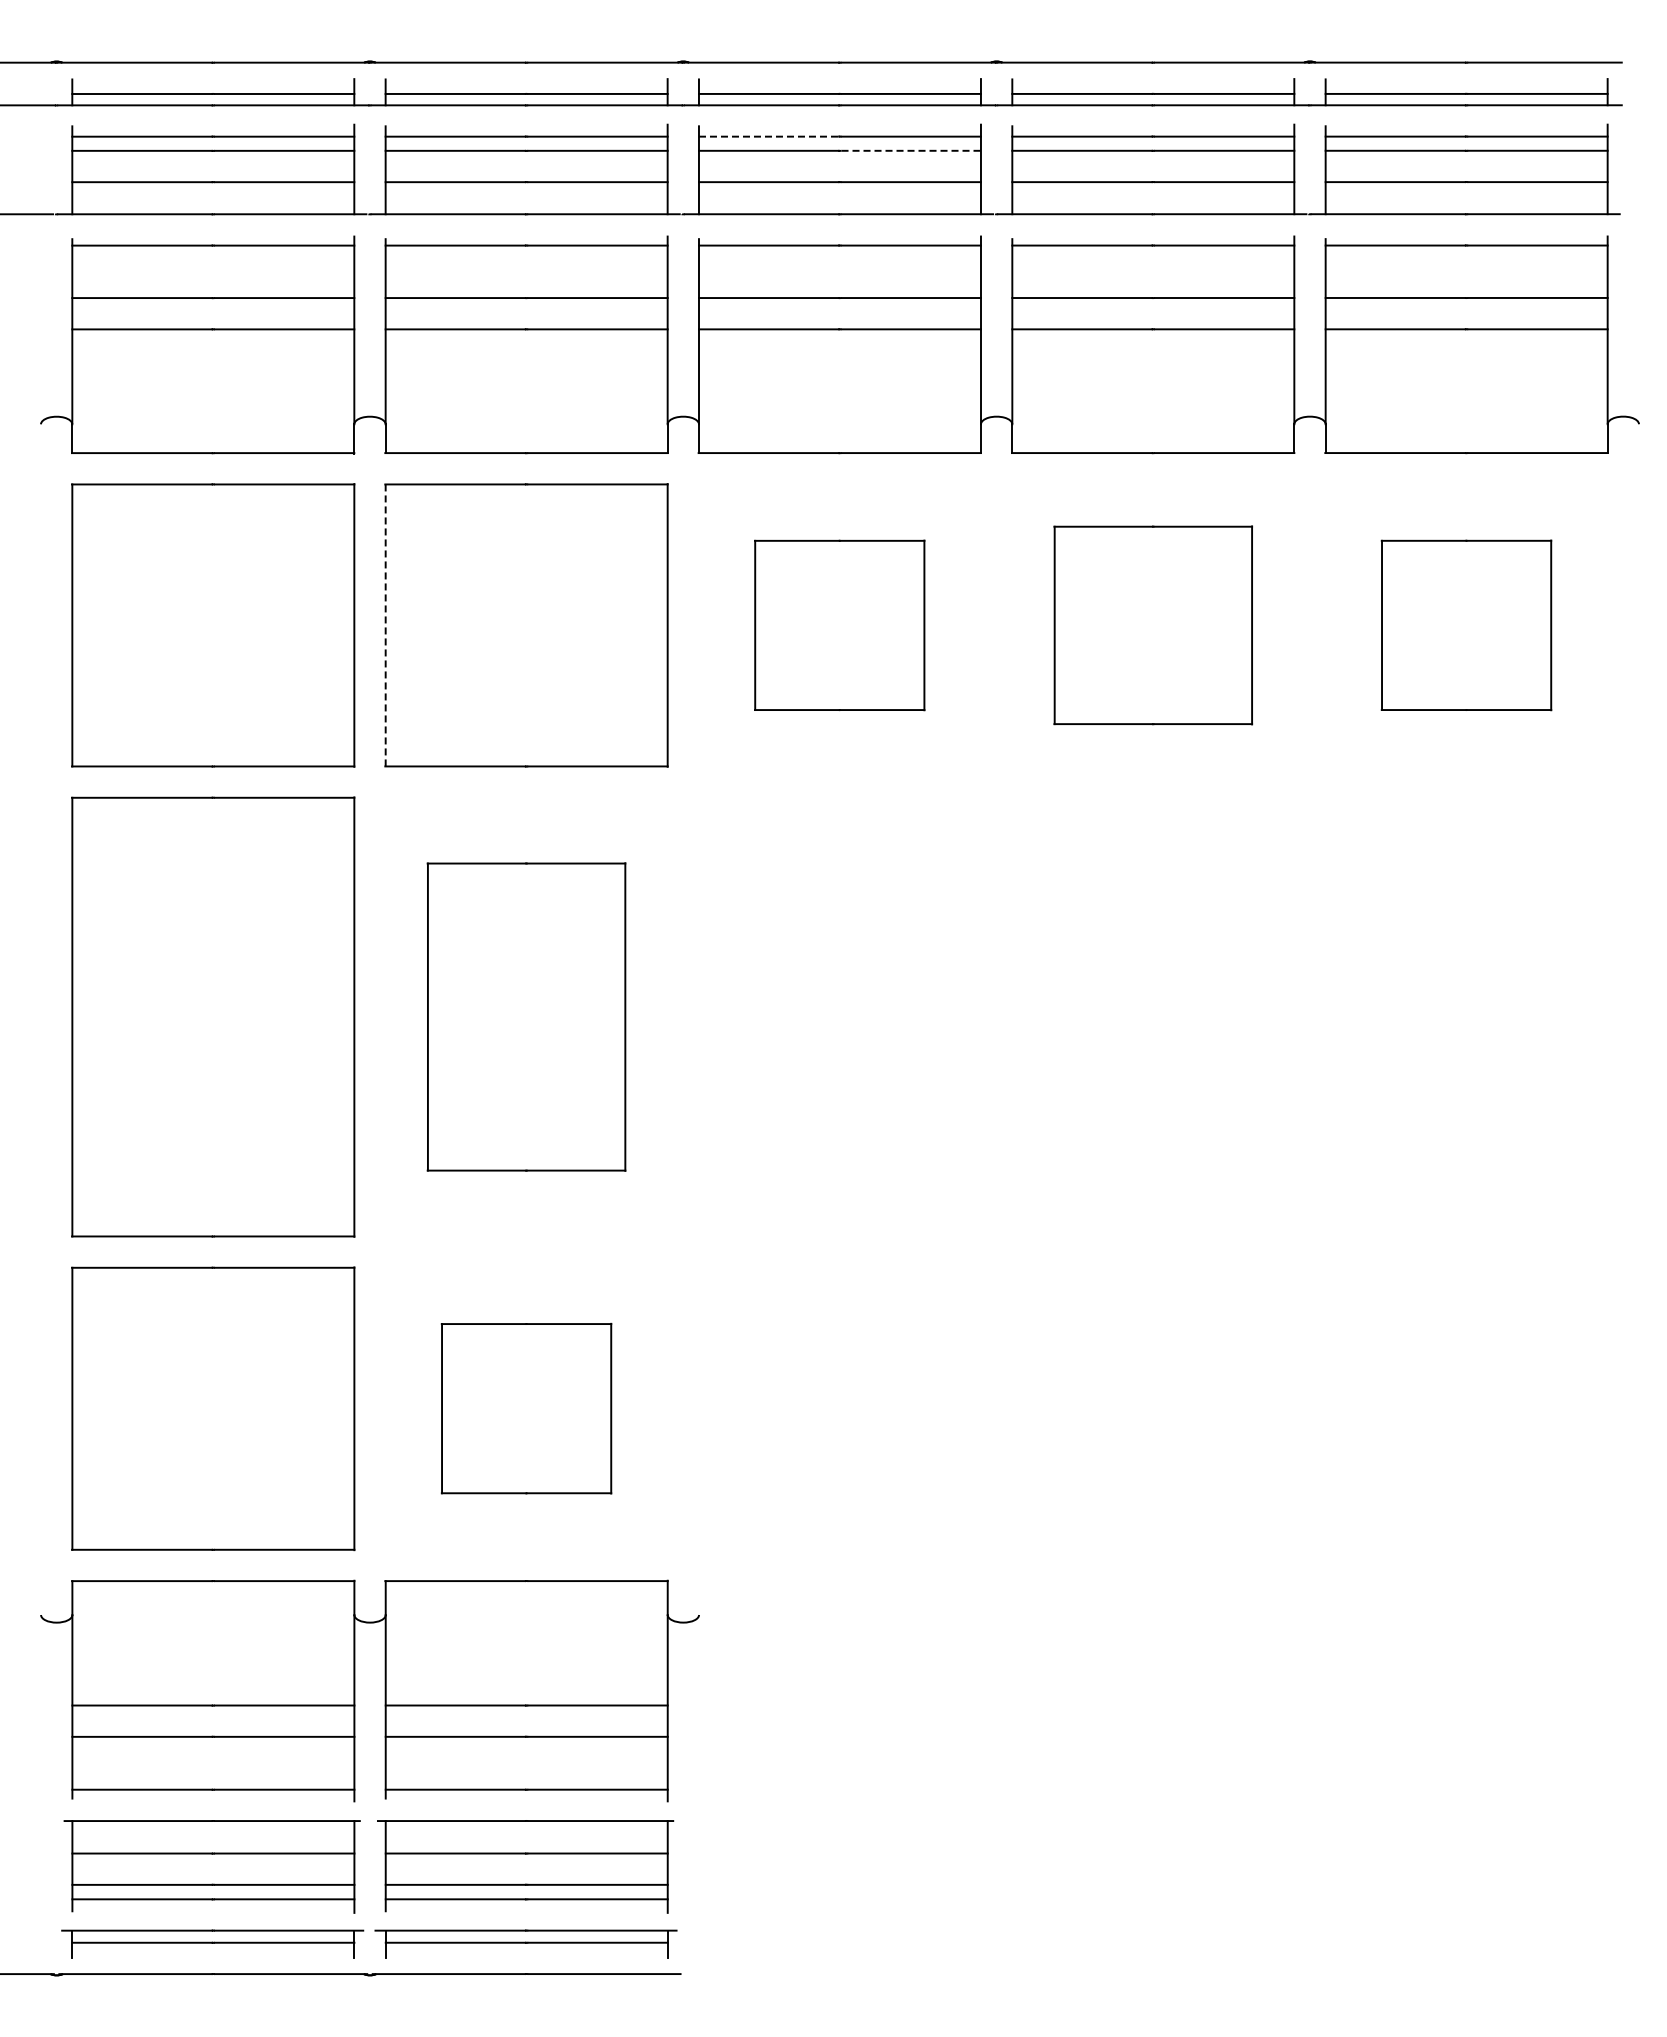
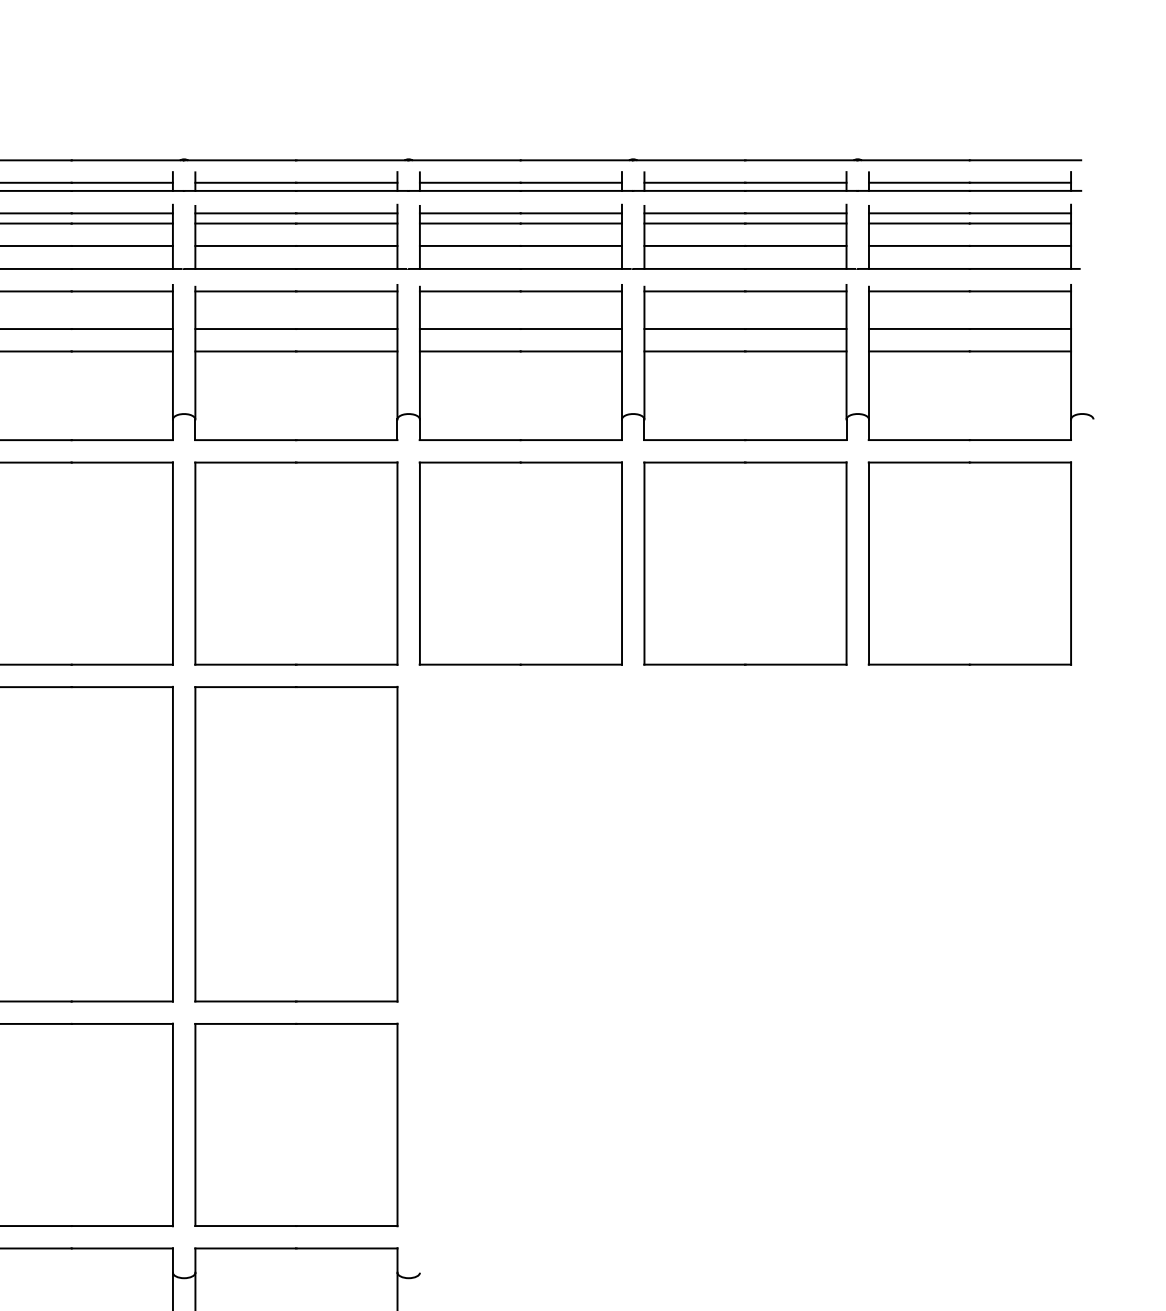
line: (768, 136) -> (469, 213), dashed -> solid
line: (911, 150) -> (572, 223), dashed -> solid
line: (385, 625) -> (195, 563), dashed -> solid
part: (839, 625) -> (520, 563), size x1.67
part: (1153, 625) -> (745, 563), size x1.43
part: (1466, 625) -> (969, 563), size x1.67
part: (526, 1016) -> (296, 843), size x1.43
part: (526, 1408) -> (296, 1124), size x1.67

